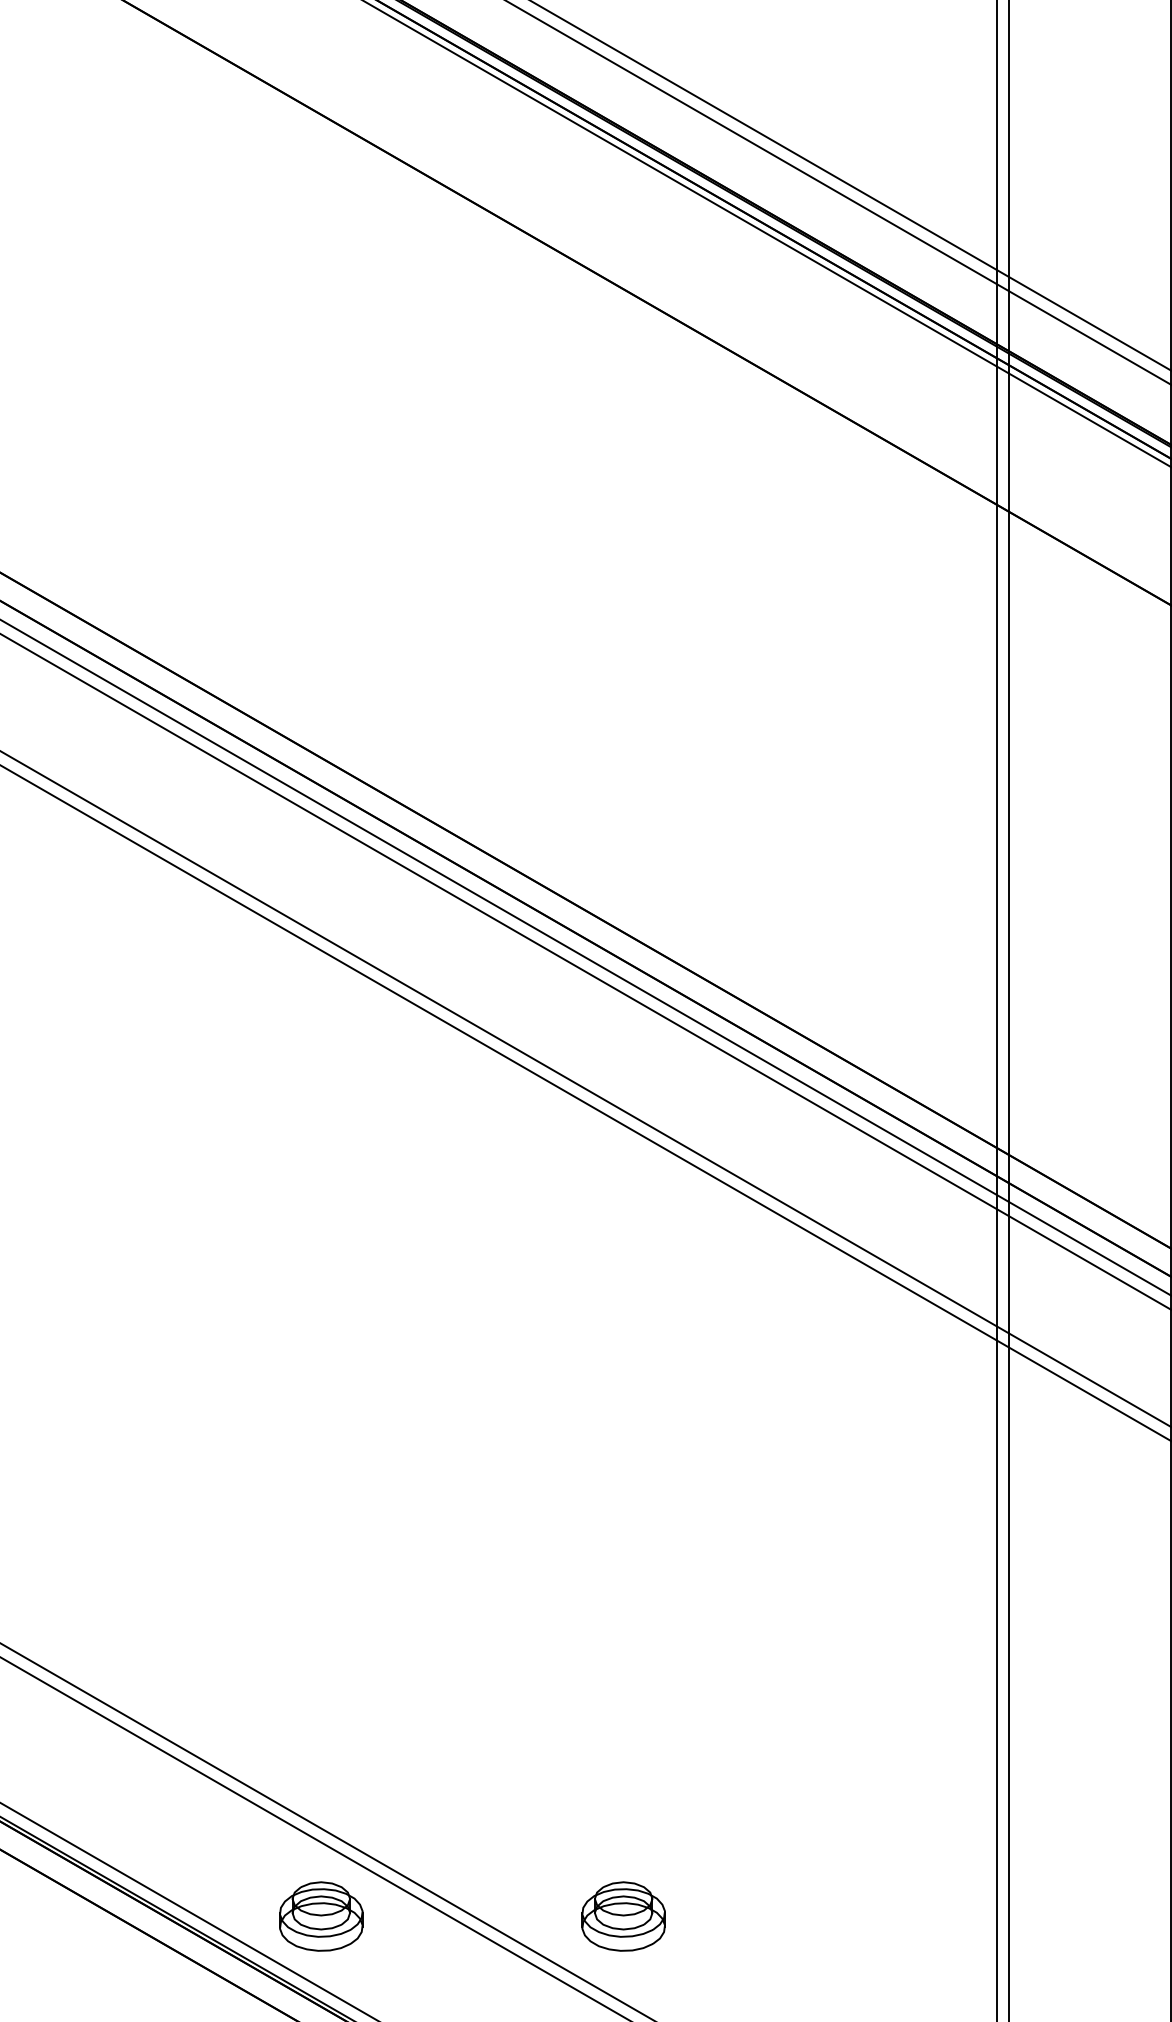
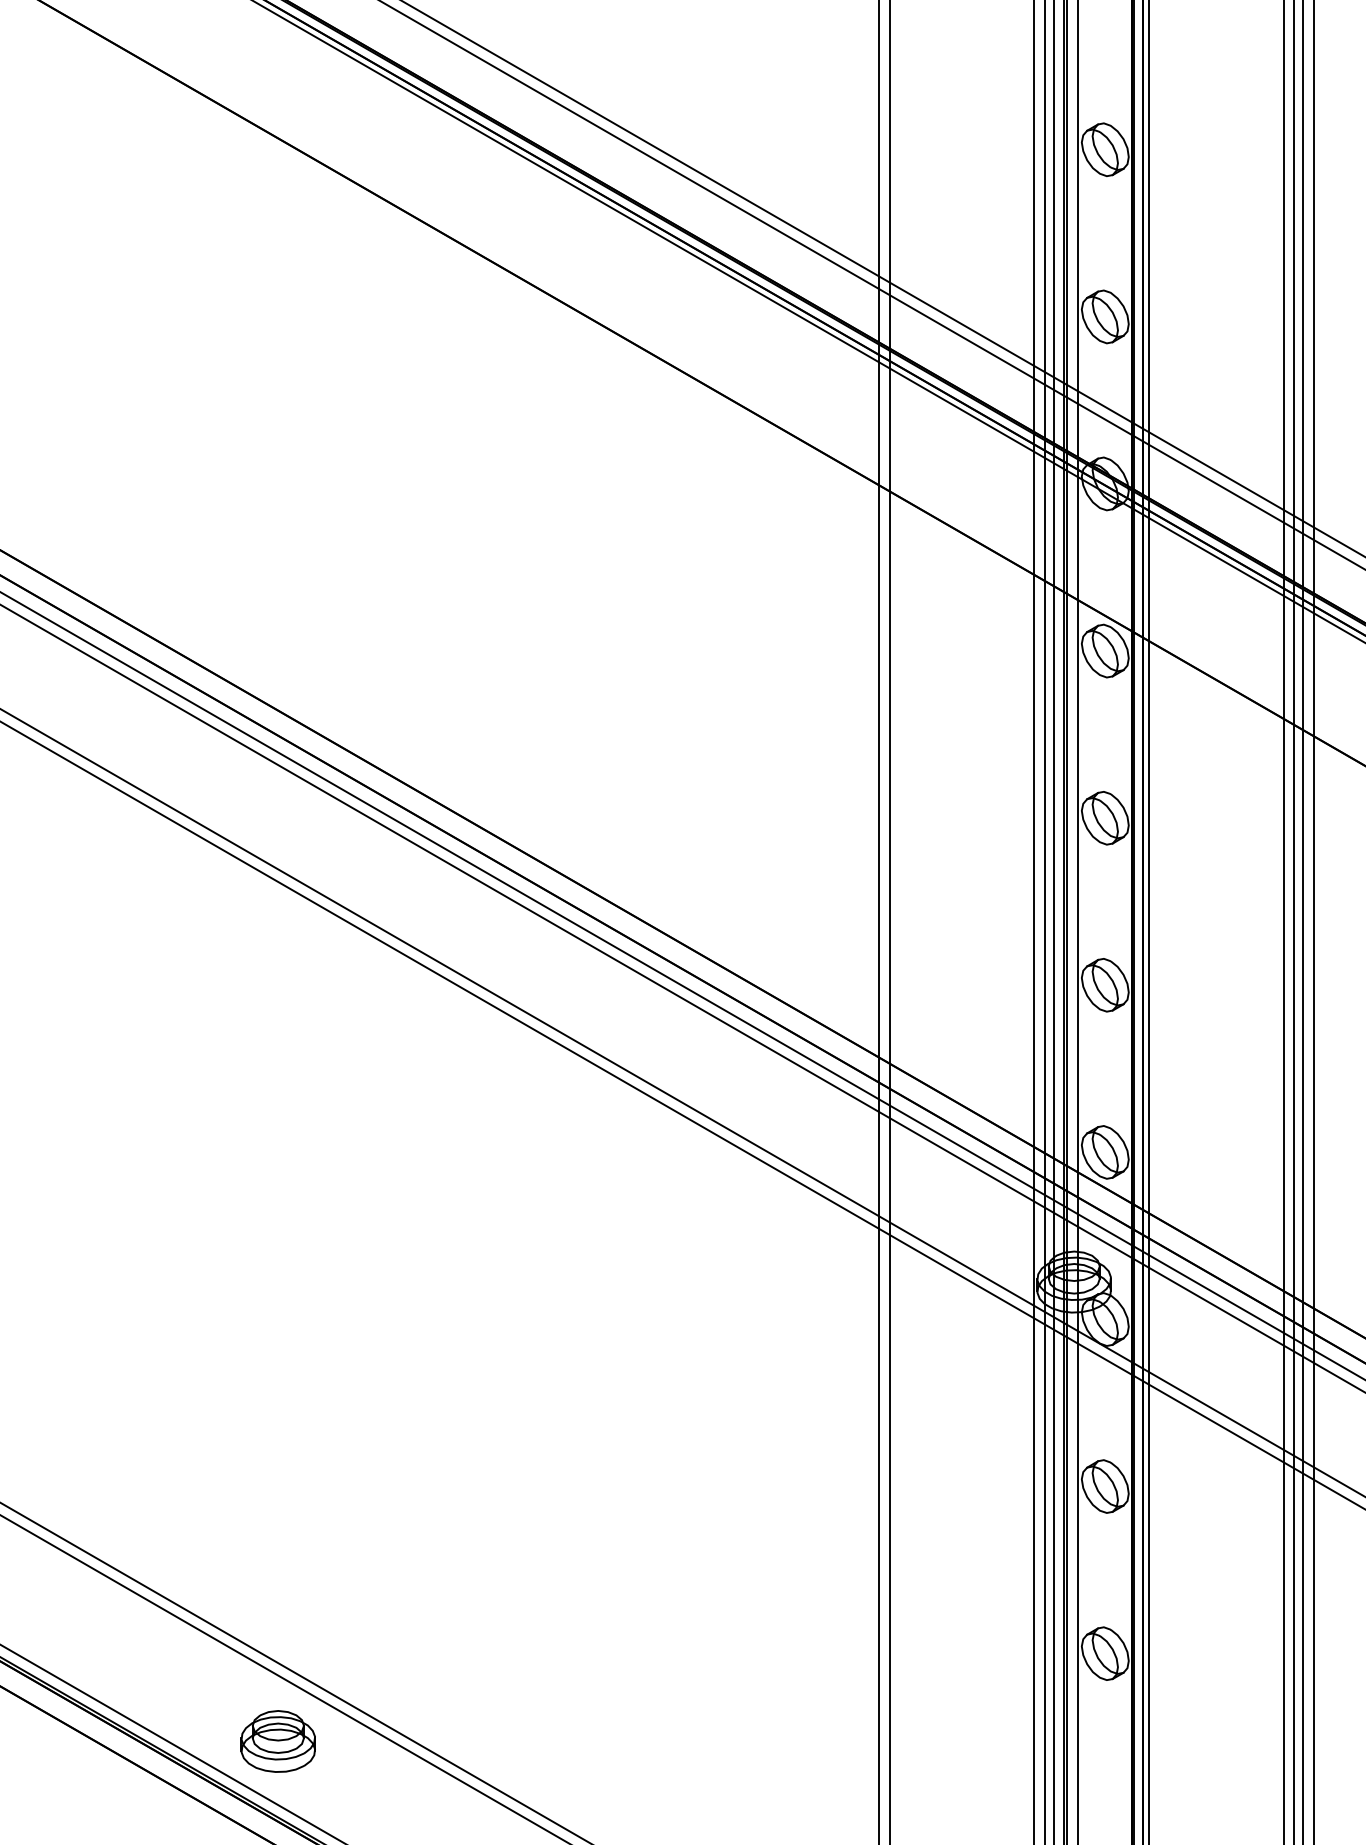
part: (622, 1916) -> (546, 1741), removed

